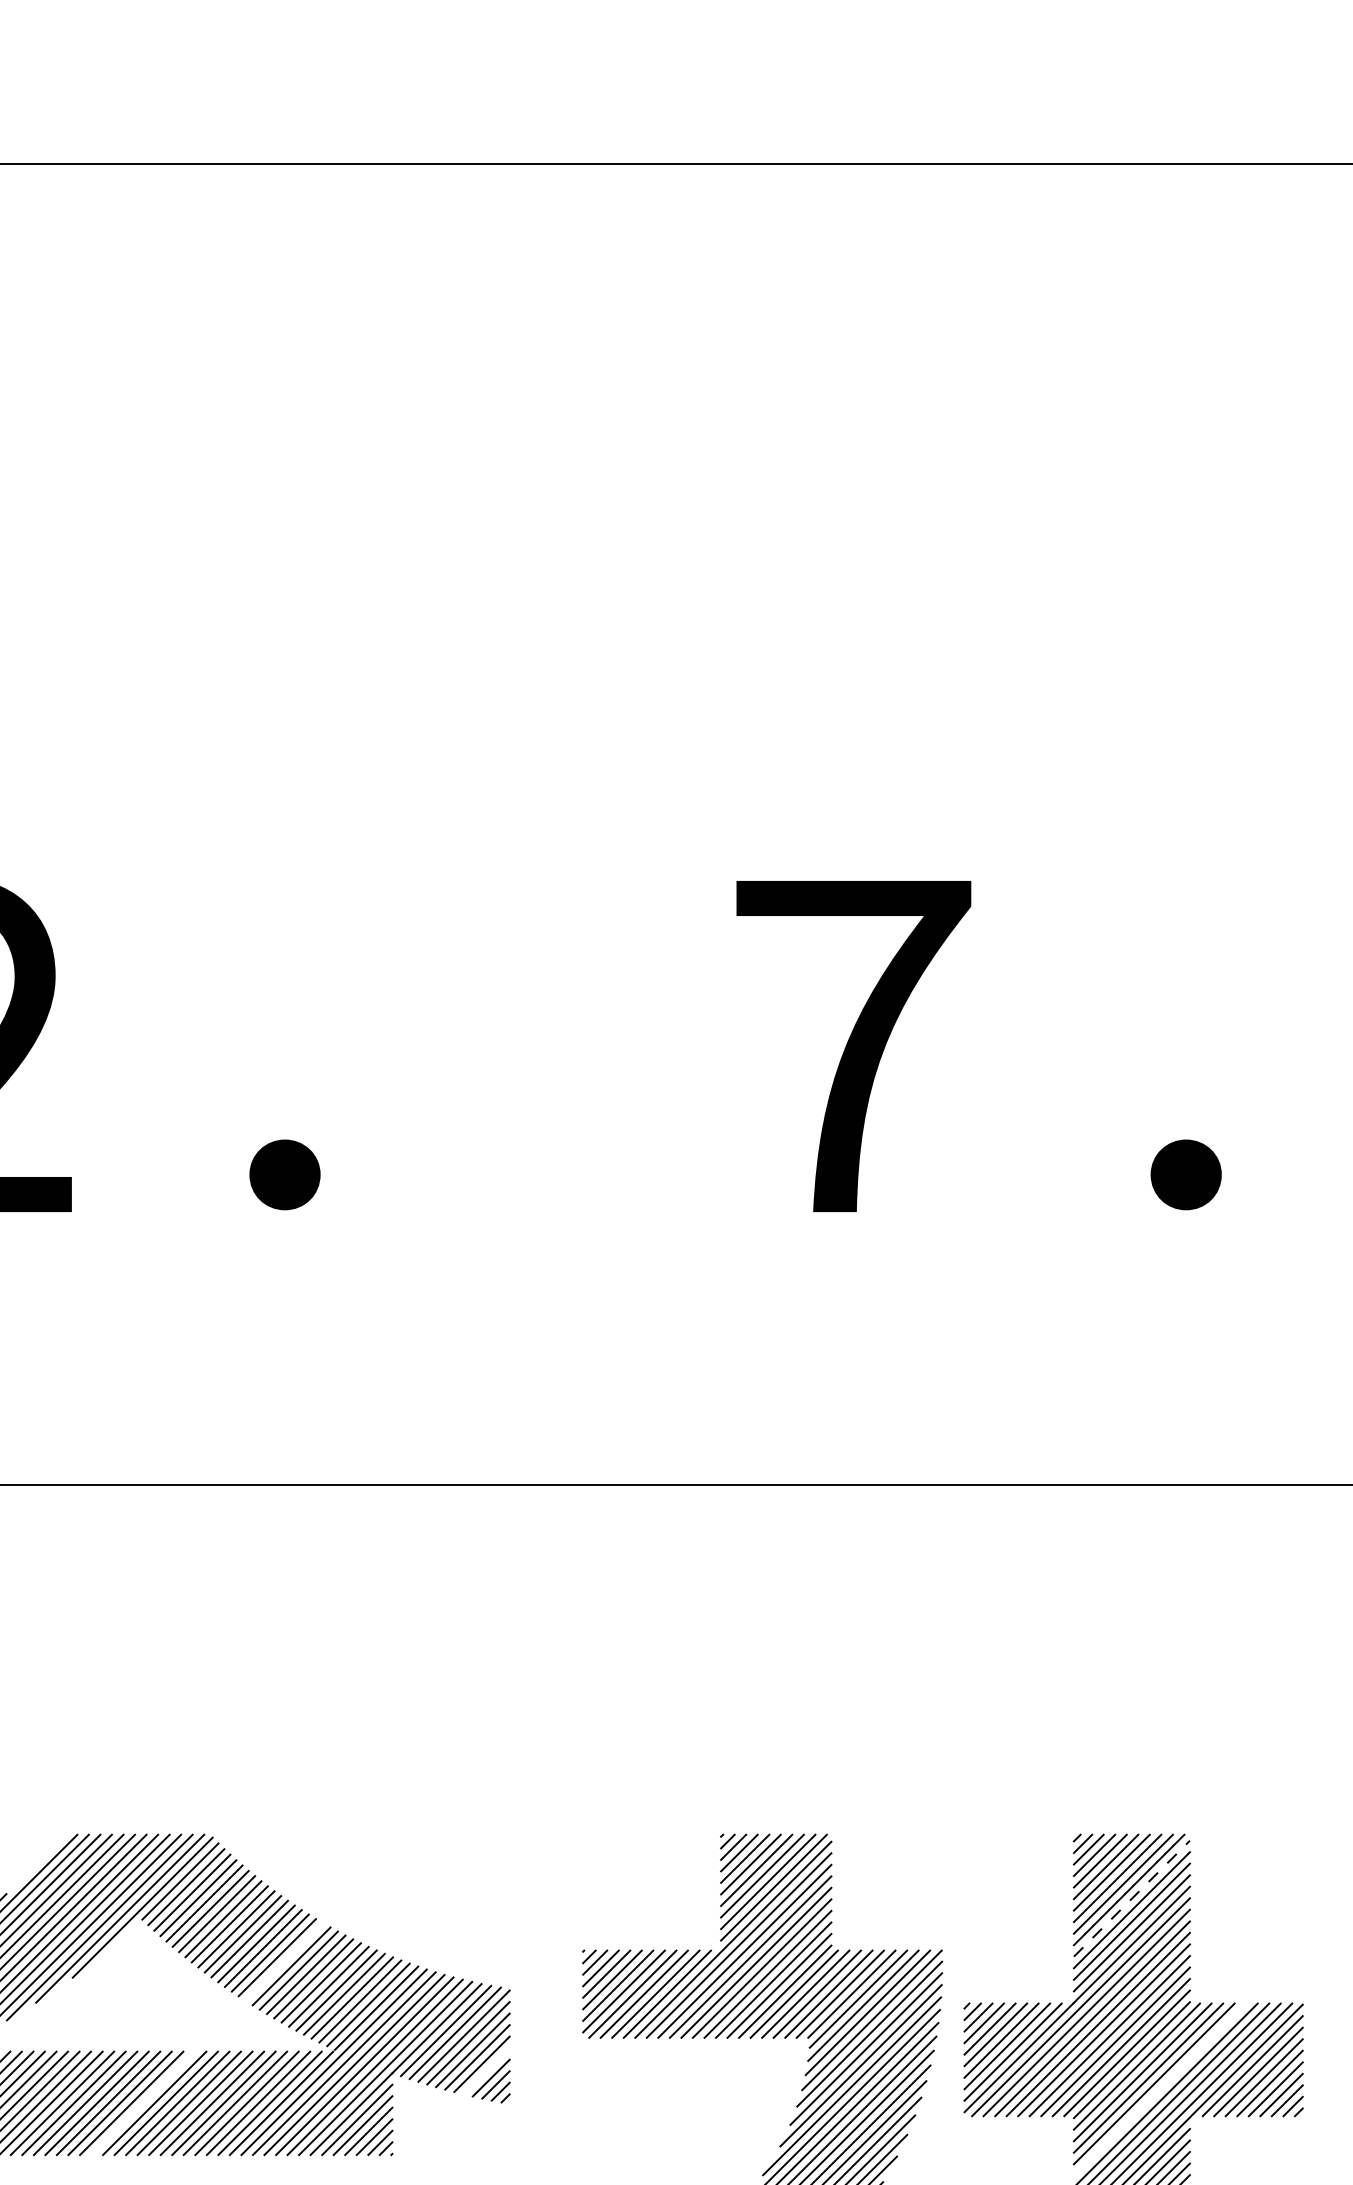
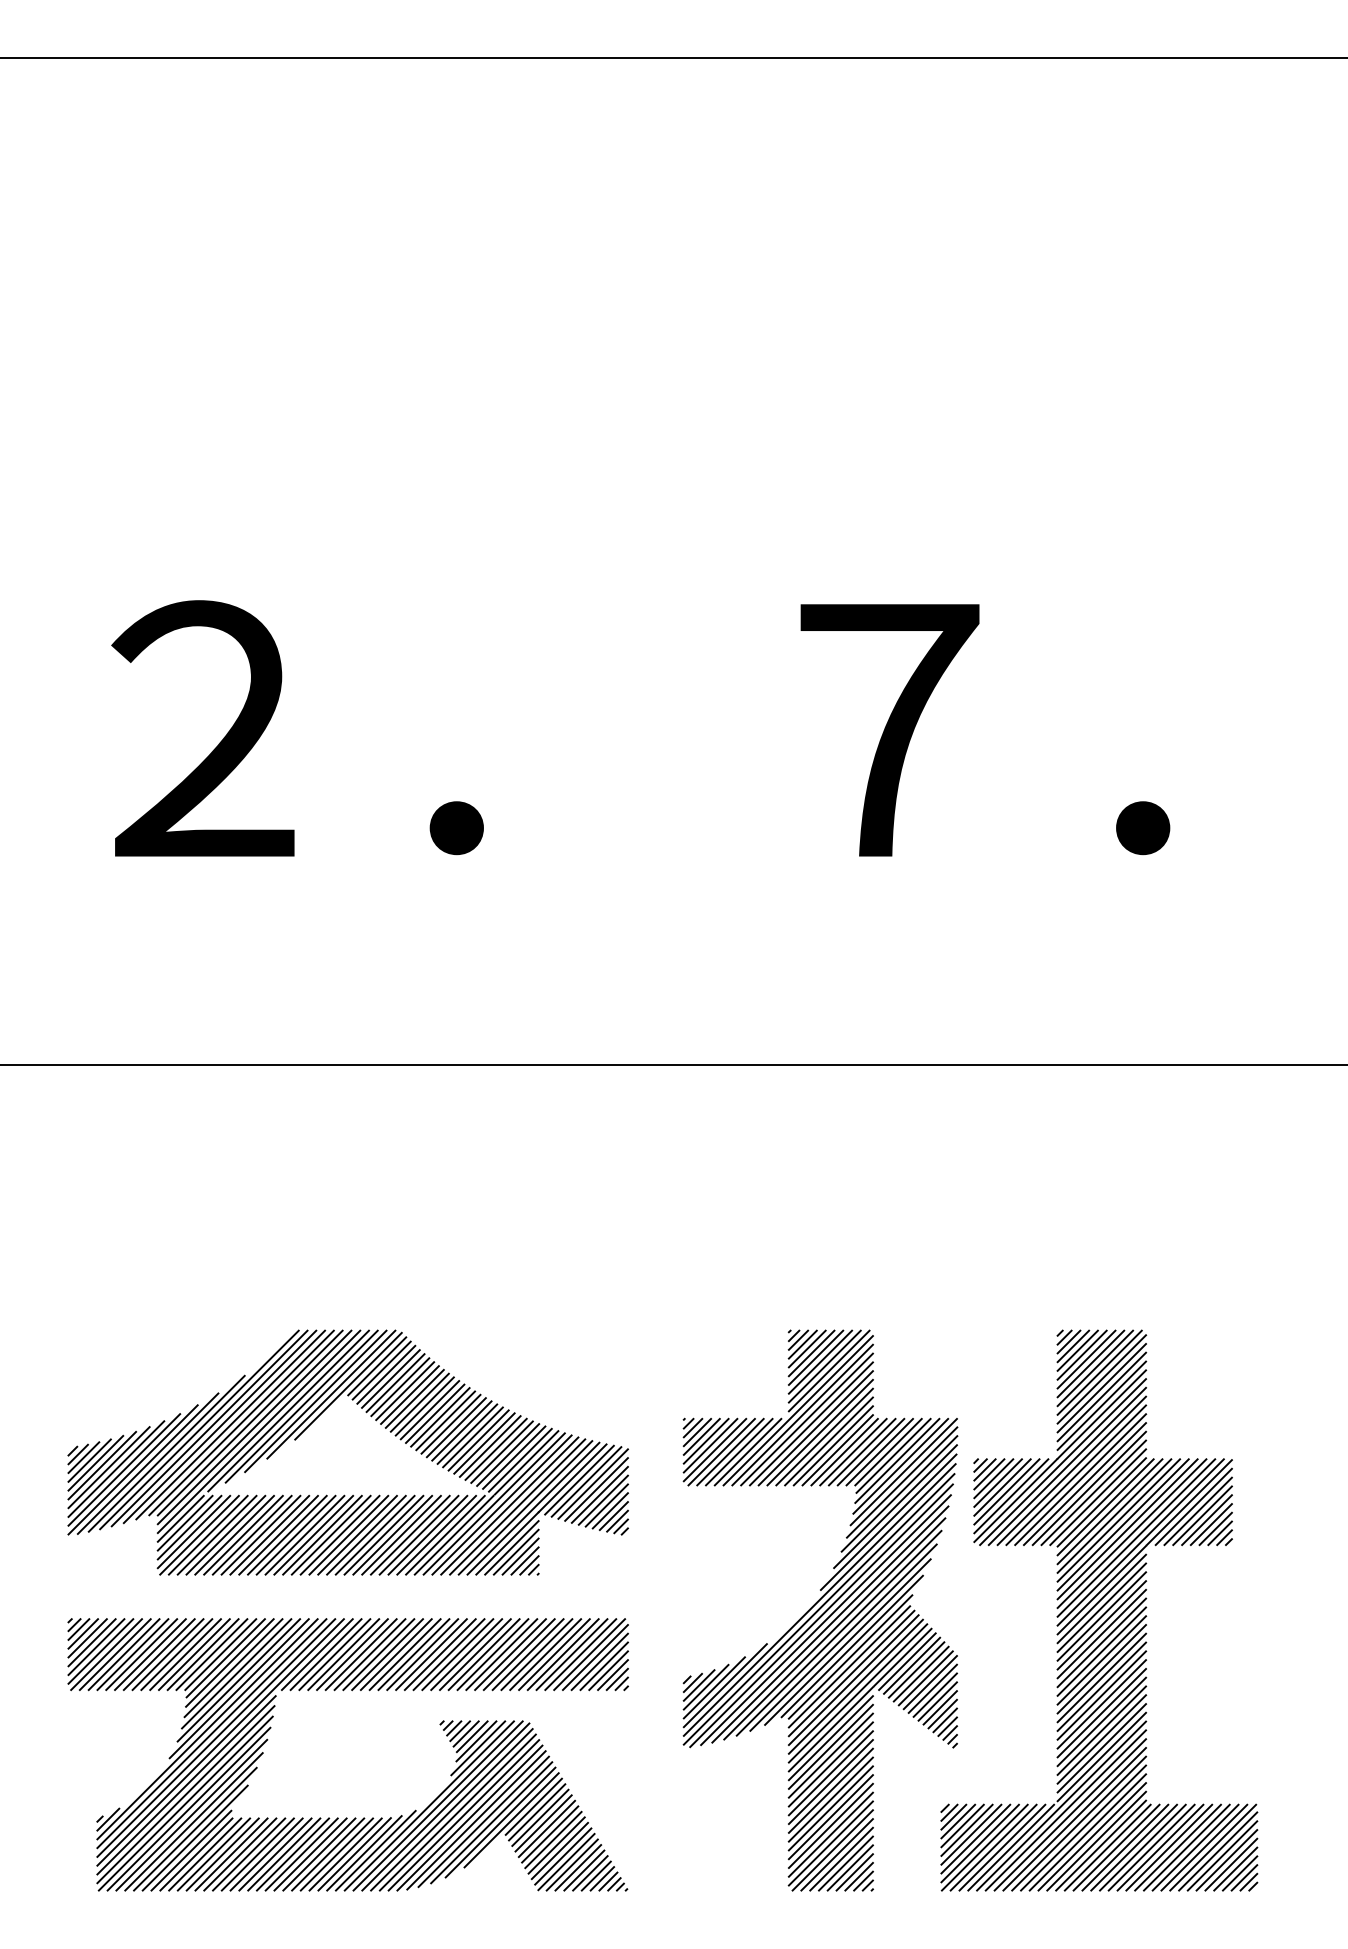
line: (1132, 1898) -> (1102, 1379), dashed -> solid
line: (283, 1961) -> (455, 1427), added
line: (485, 2070) -> (609, 1510), added
line: (1159, 2089) -> (1122, 1524), added
line: (142, 2102) -> (348, 1534), added

